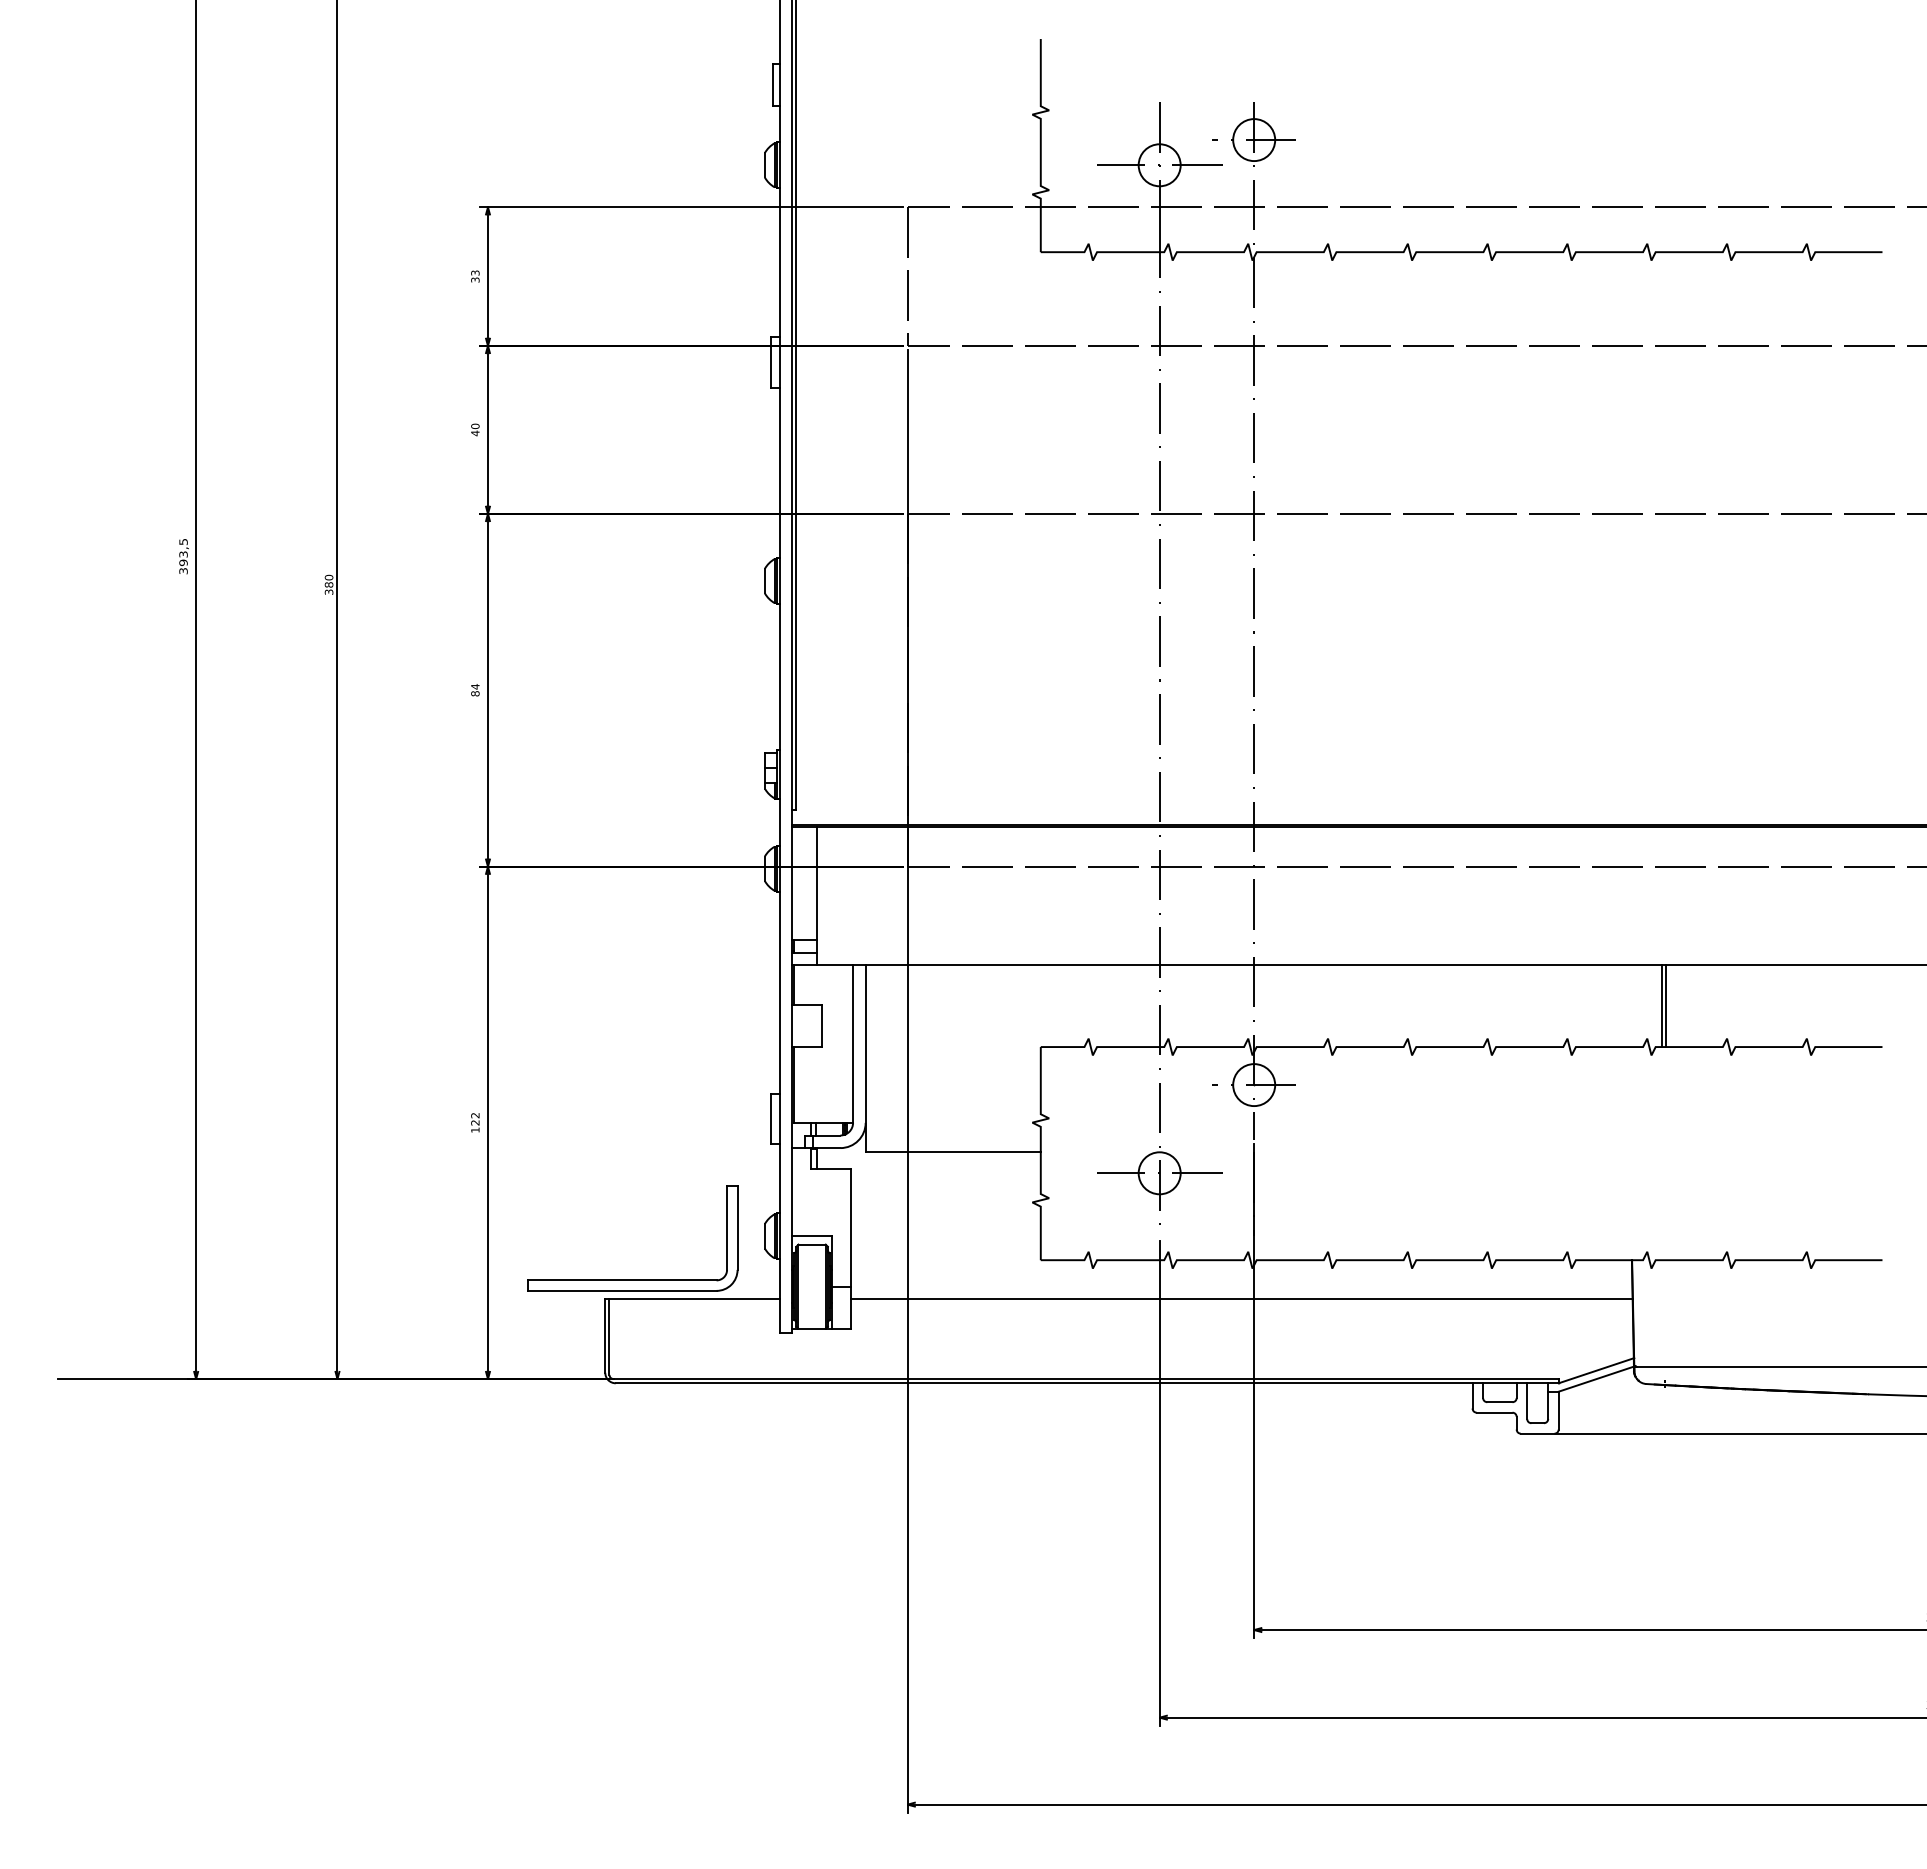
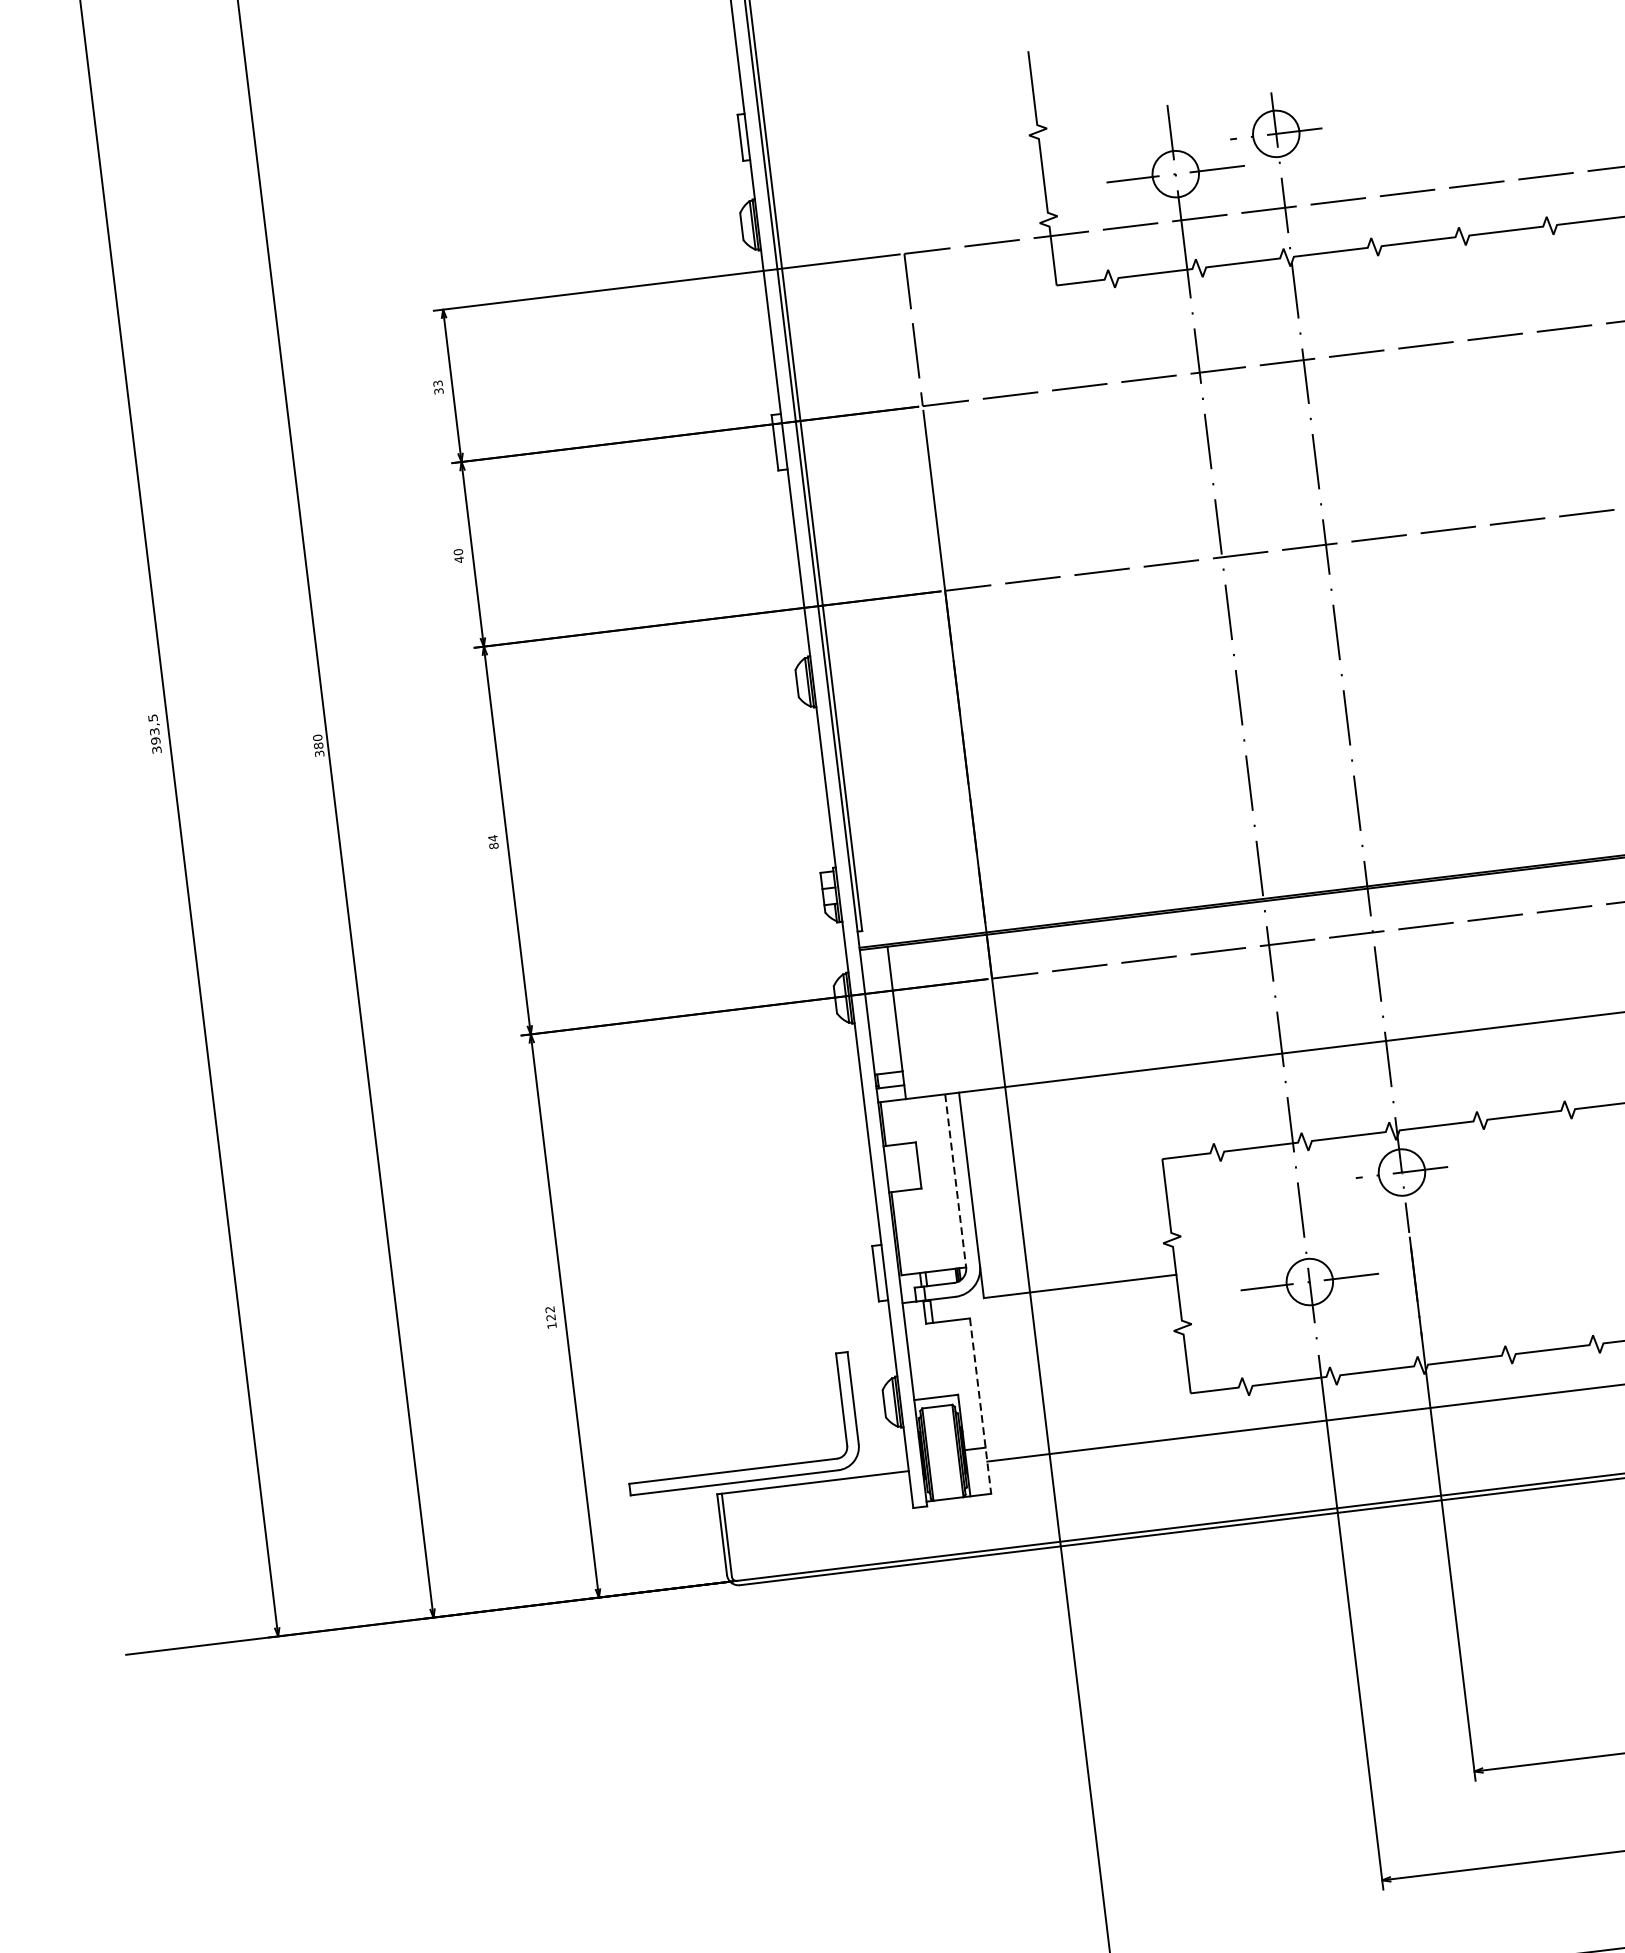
line: (853, 1044) -> (956, 1181), solid -> dashed
line: (850, 1248) -> (980, 1405), solid -> dashed

